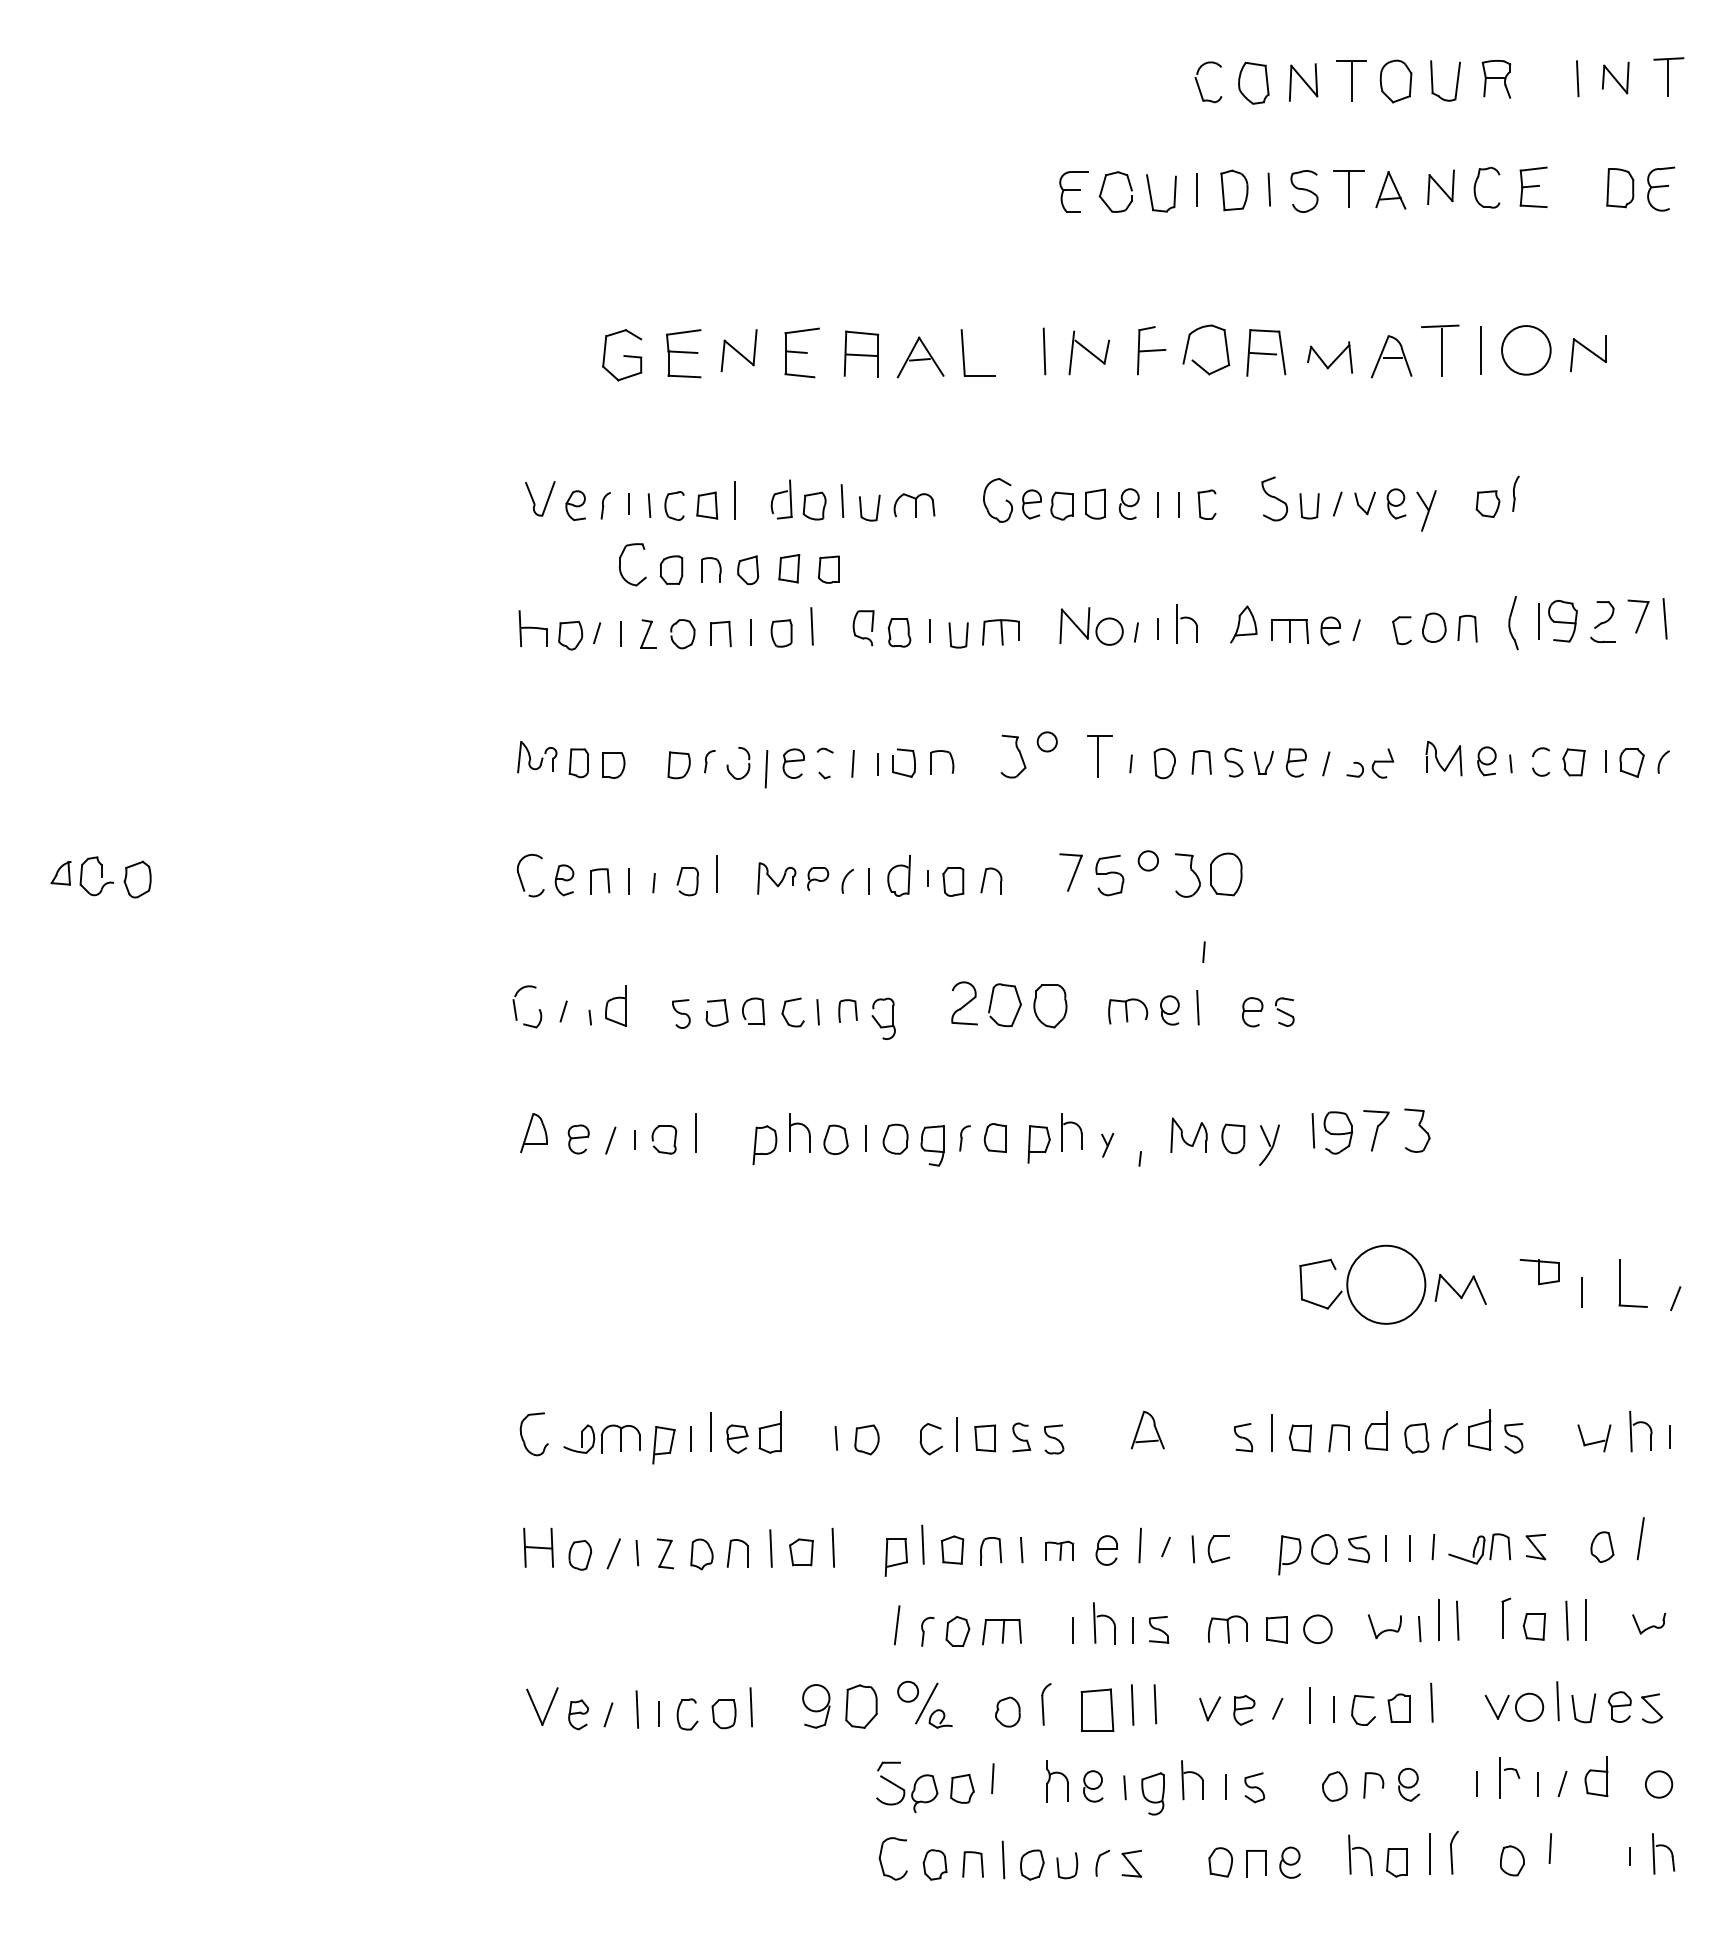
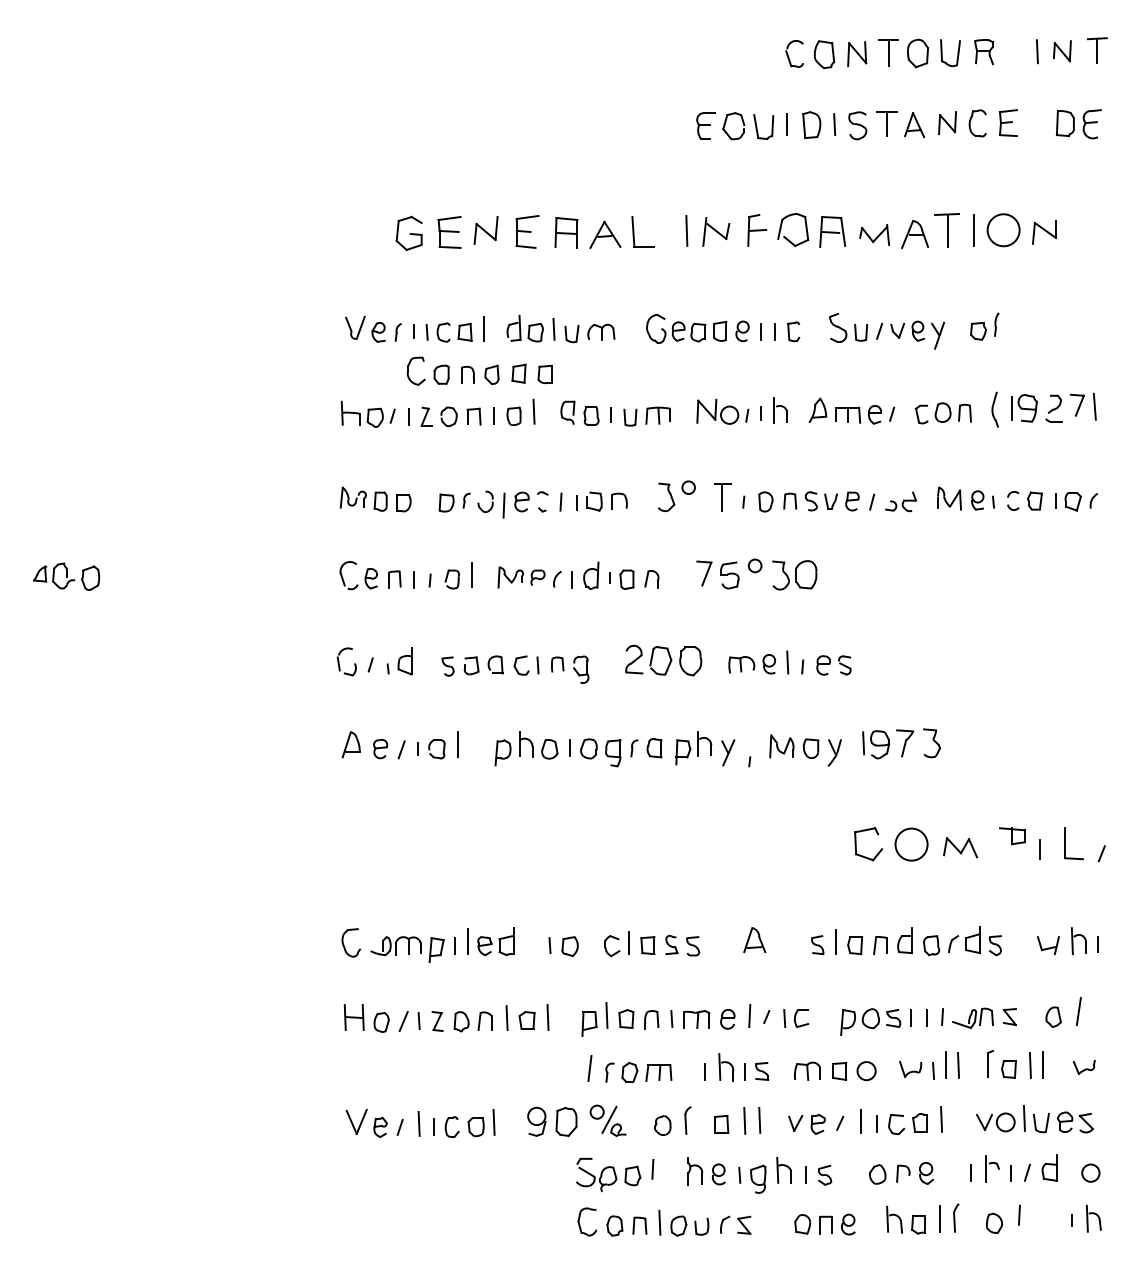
line: (1203, 951) -> (802, 666), moved
part: (1107, 1144) -> (728, 752), size x1.67
circle: (1386, 1284) -> (911, 844), size x0.62
part: (1059, 1550) -> (696, 1019), size x1.43
part: (1097, 1710) -> (721, 1124), size x0.62

